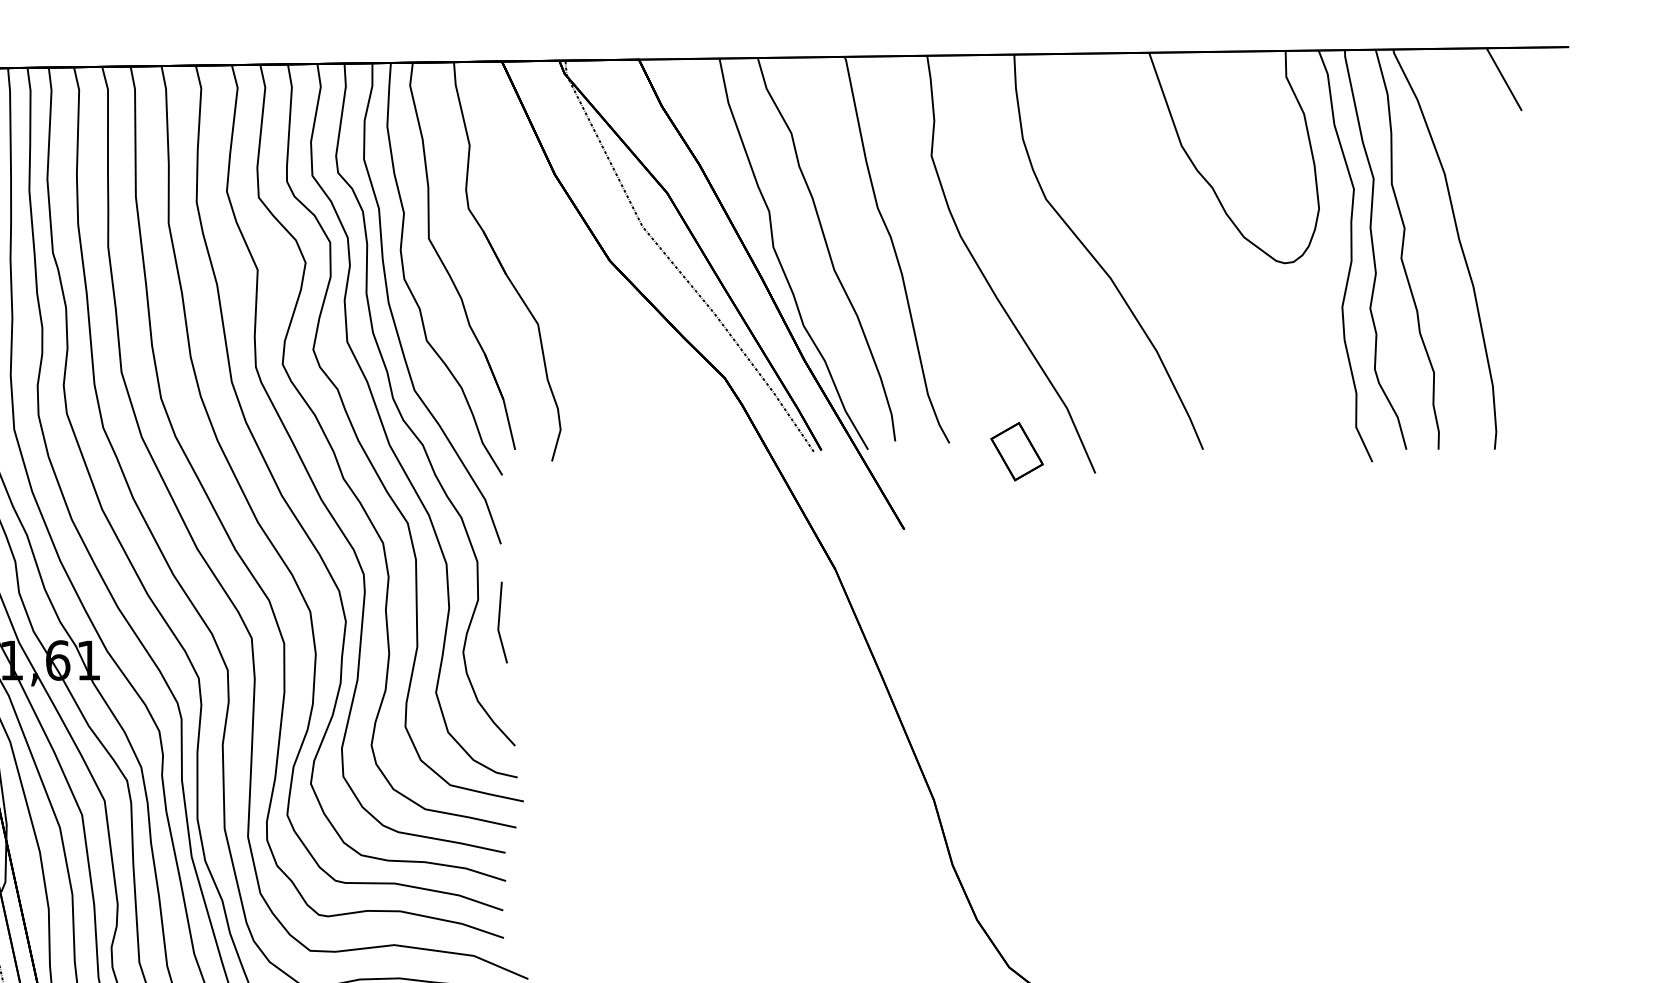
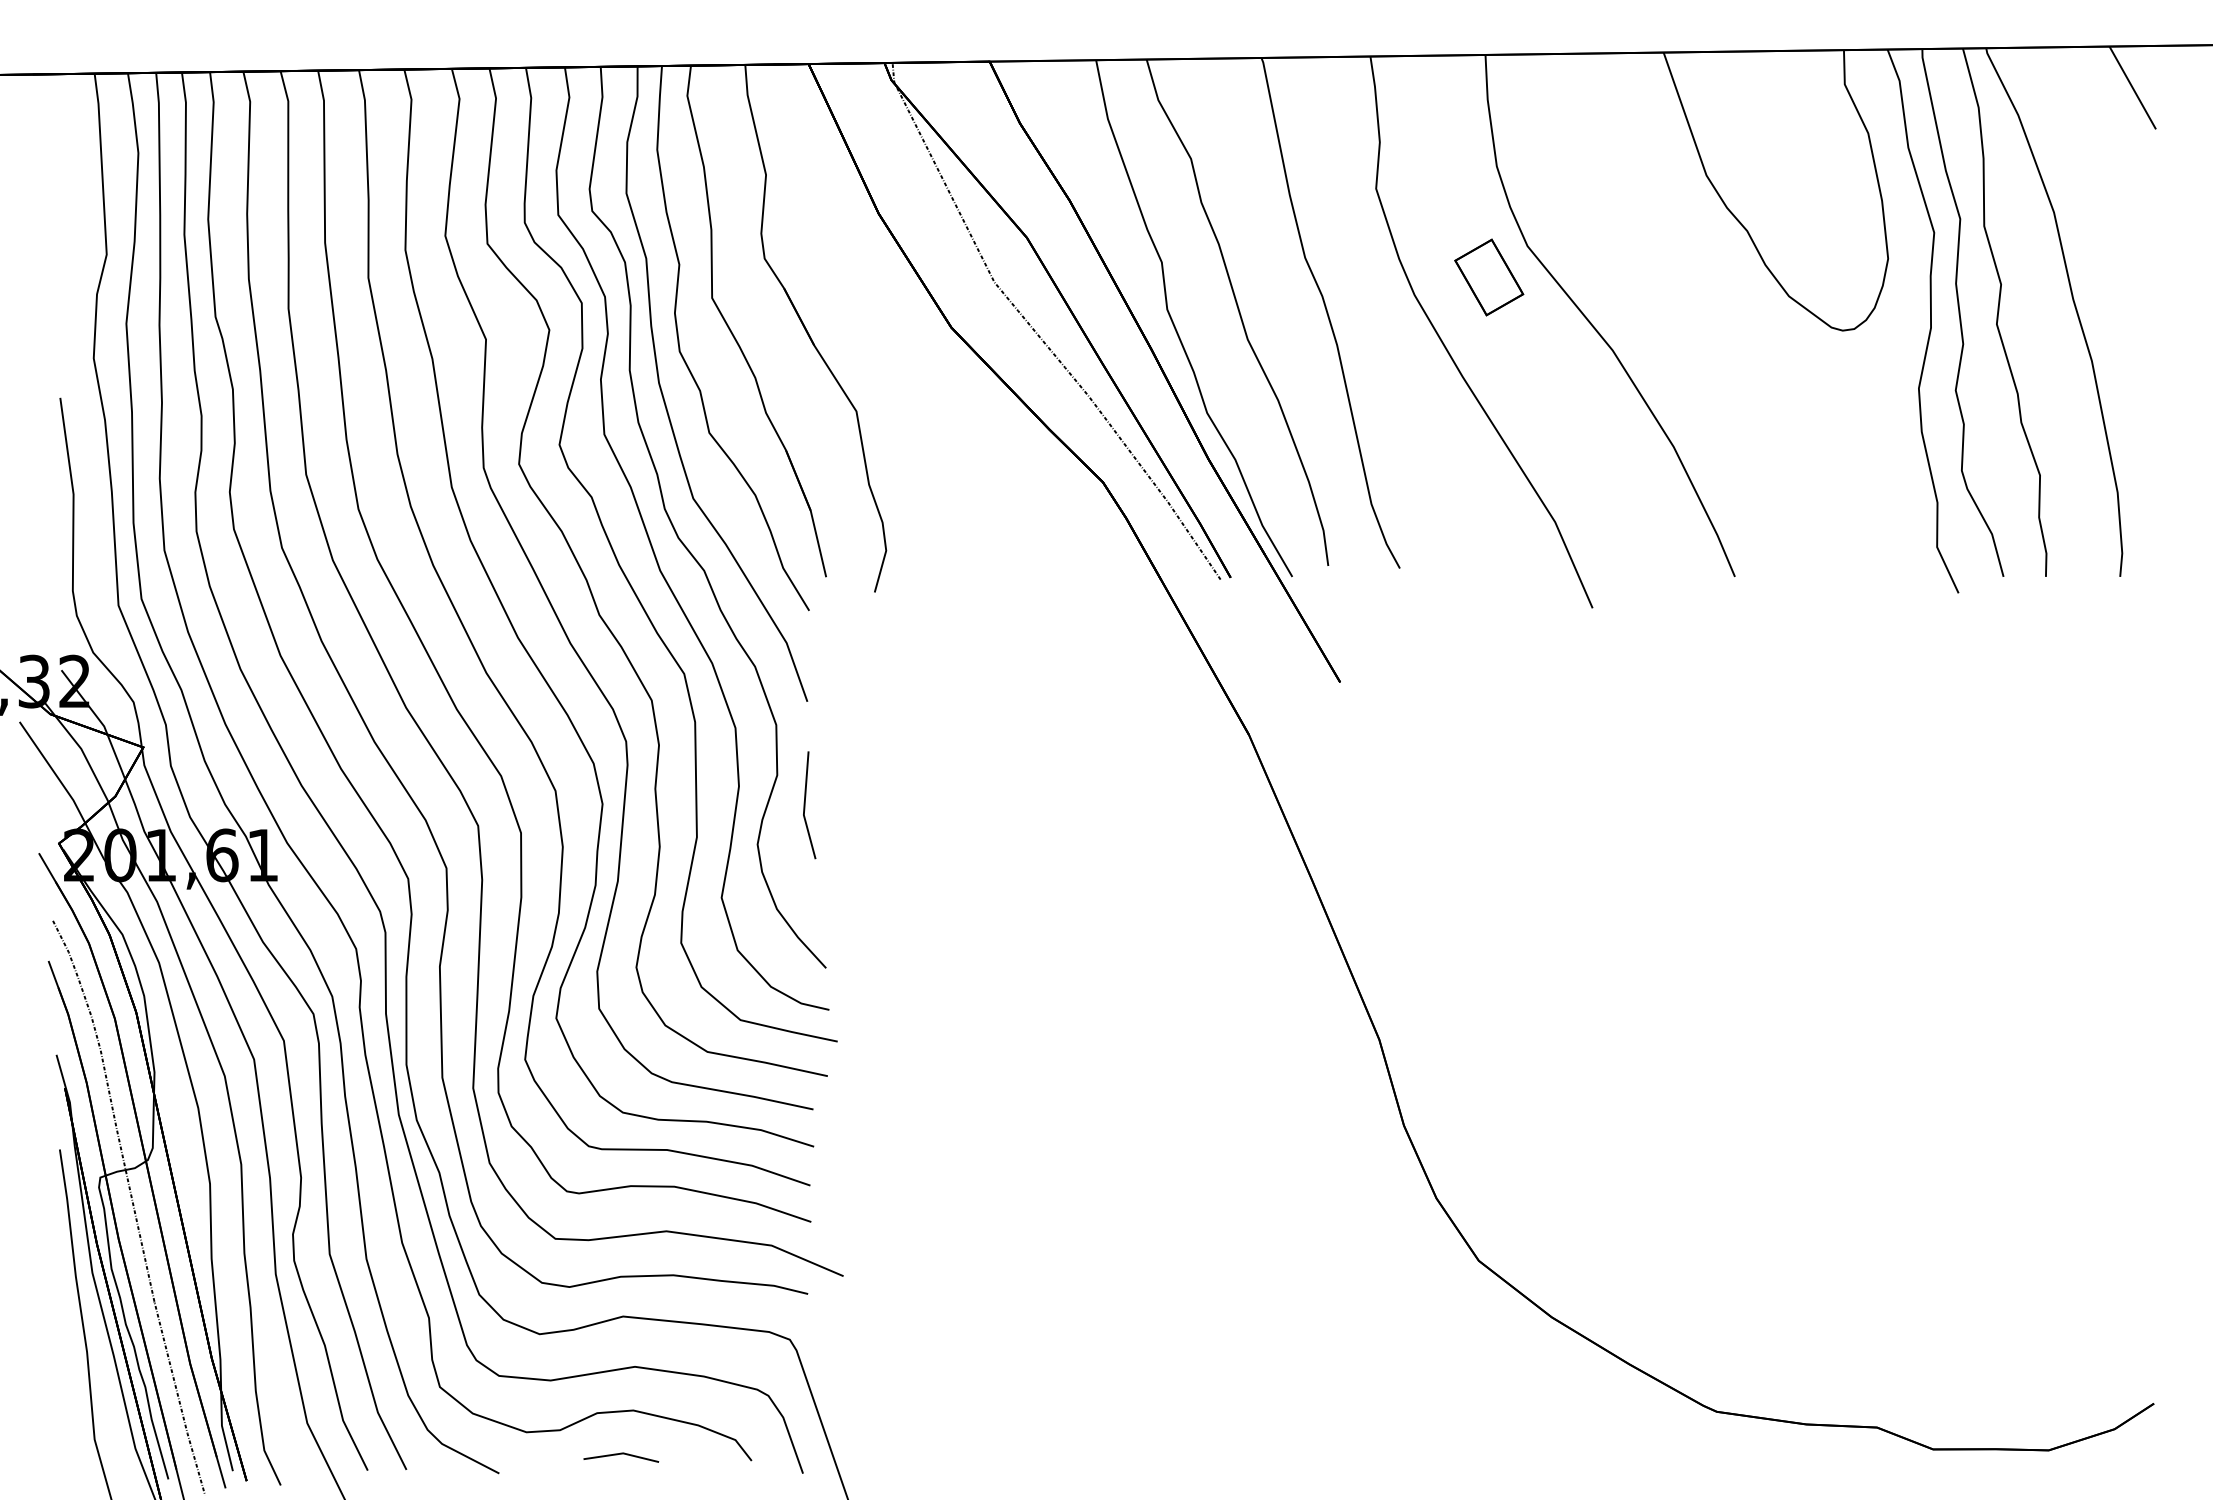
part: (1017, 451) -> (1489, 277), moved

